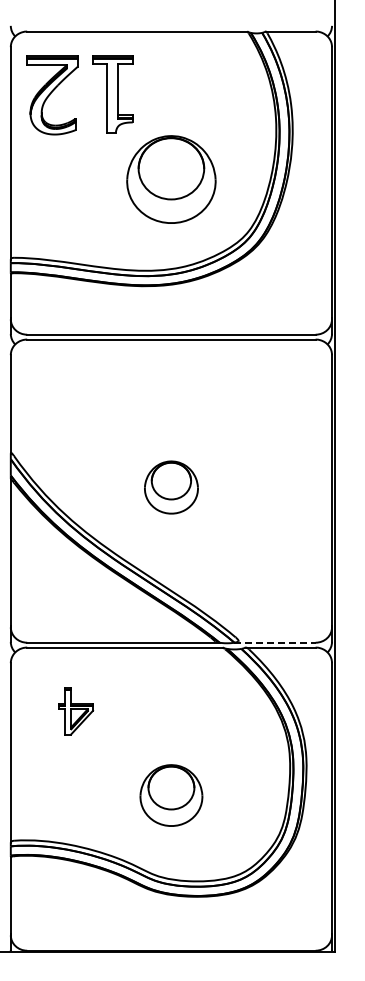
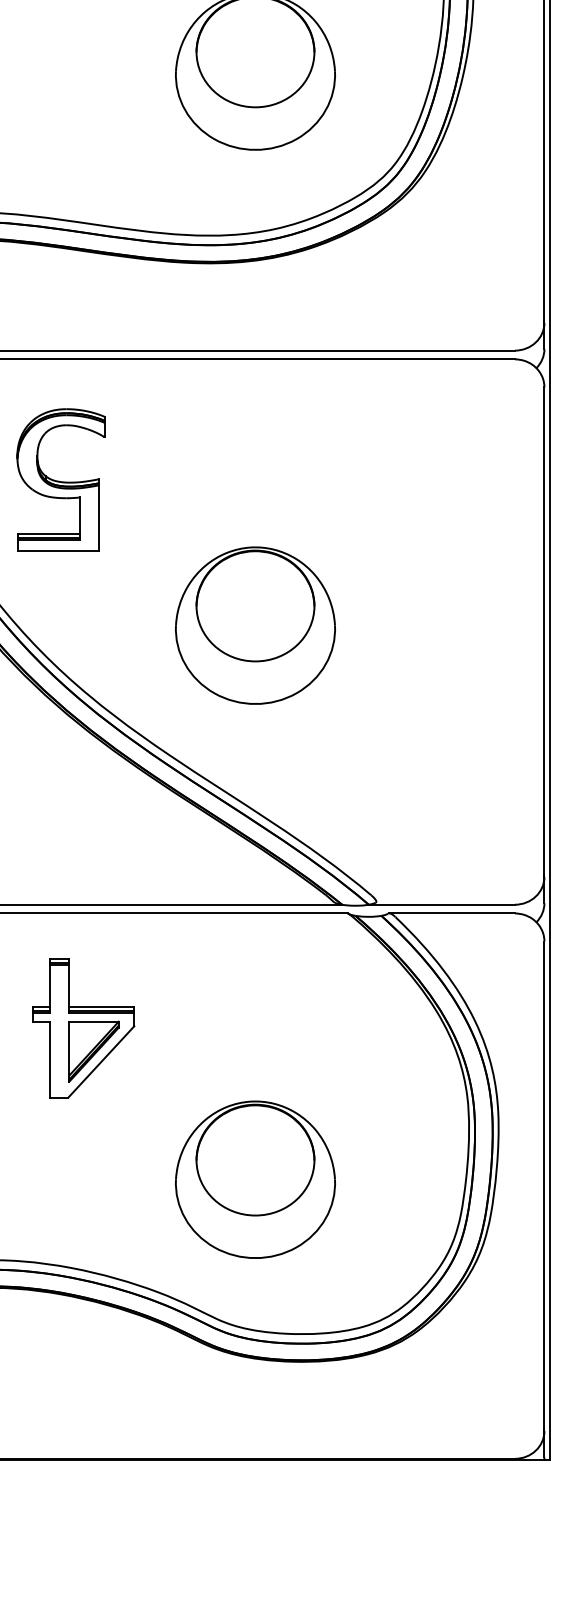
part: (63, 406) -> (61, 479), added
part: (171, 487) -> (255, 625), size x1.67
line: (275, 642) -> (442, 904), dashed -> solid
part: (76, 711) -> (84, 1028), size x1.67
part: (171, 795) -> (255, 1179), size x1.43

